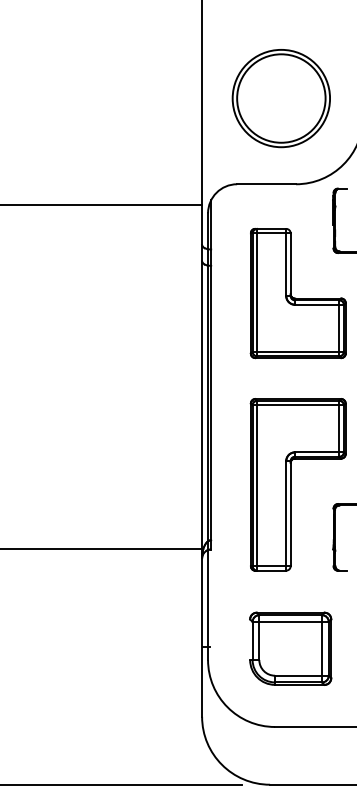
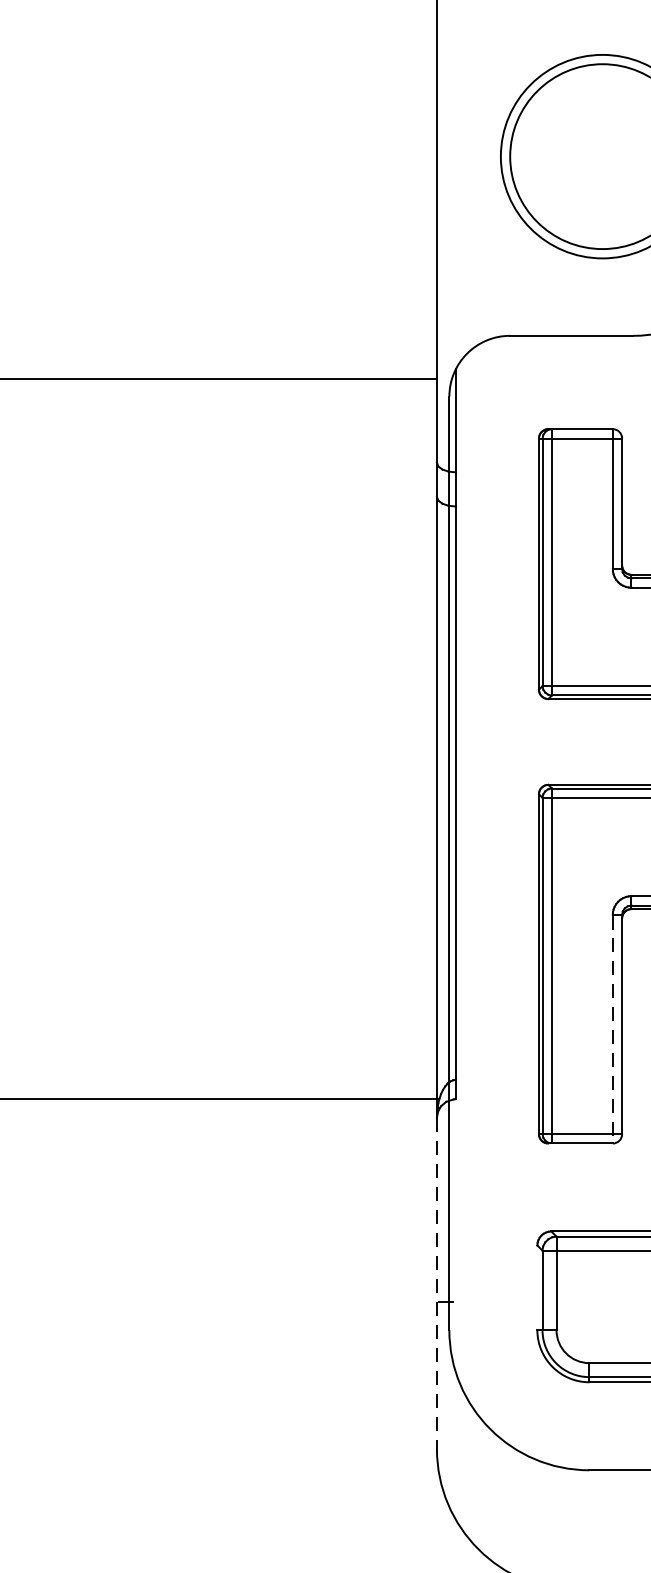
line: (286, 515) -> (613, 1028), solid -> dashed
line: (202, 638) -> (437, 1285), solid -> dashed

